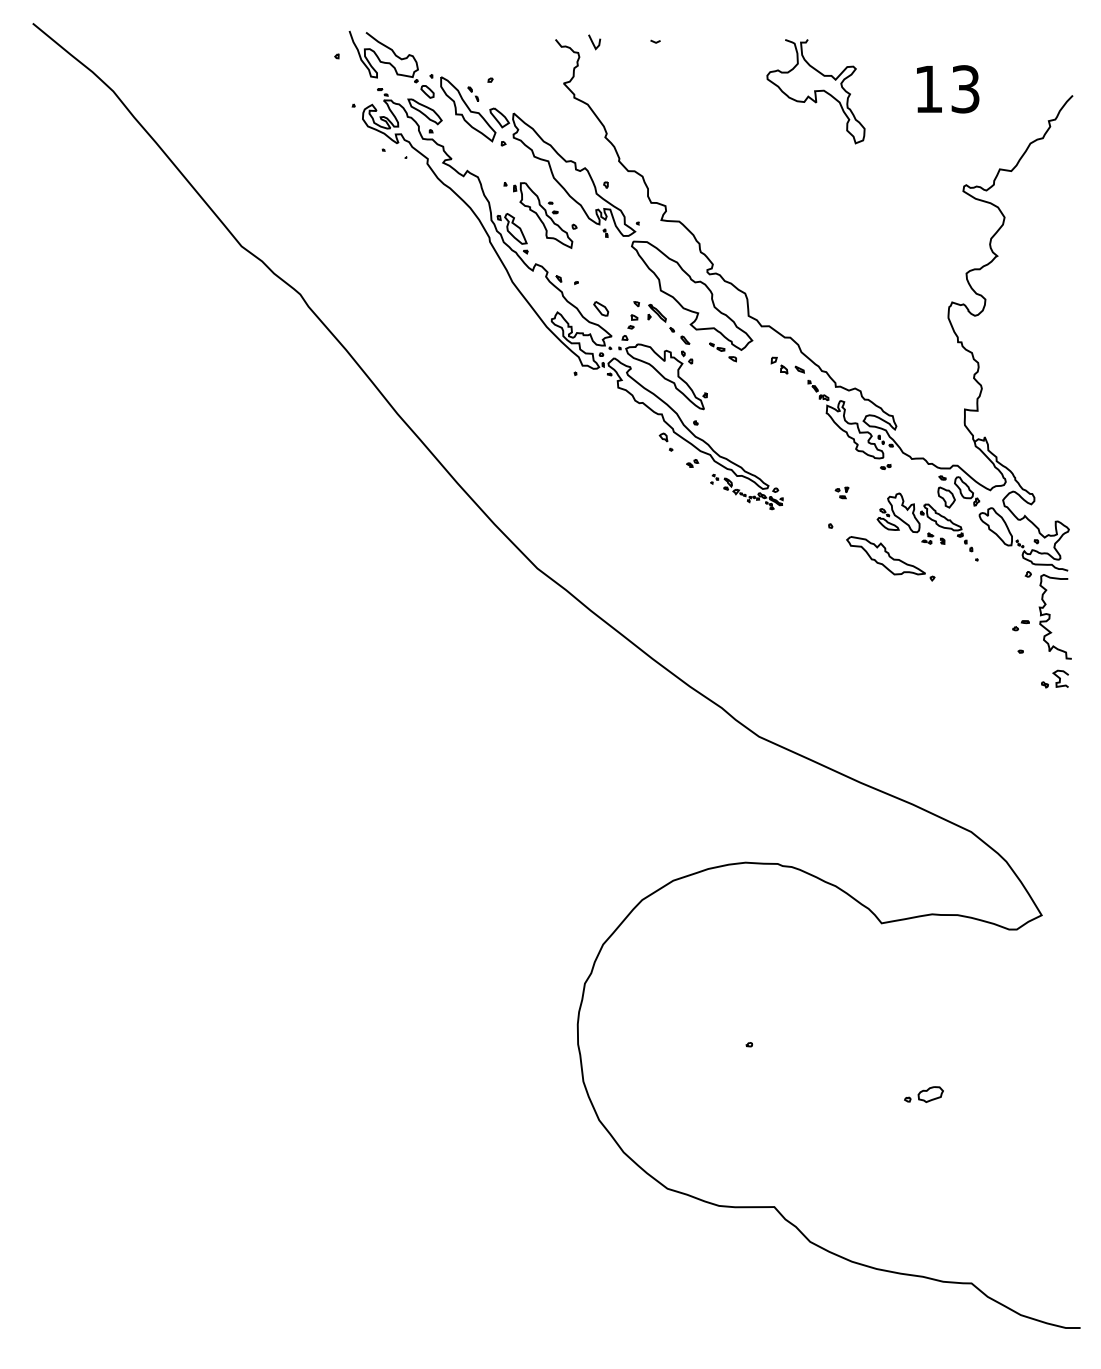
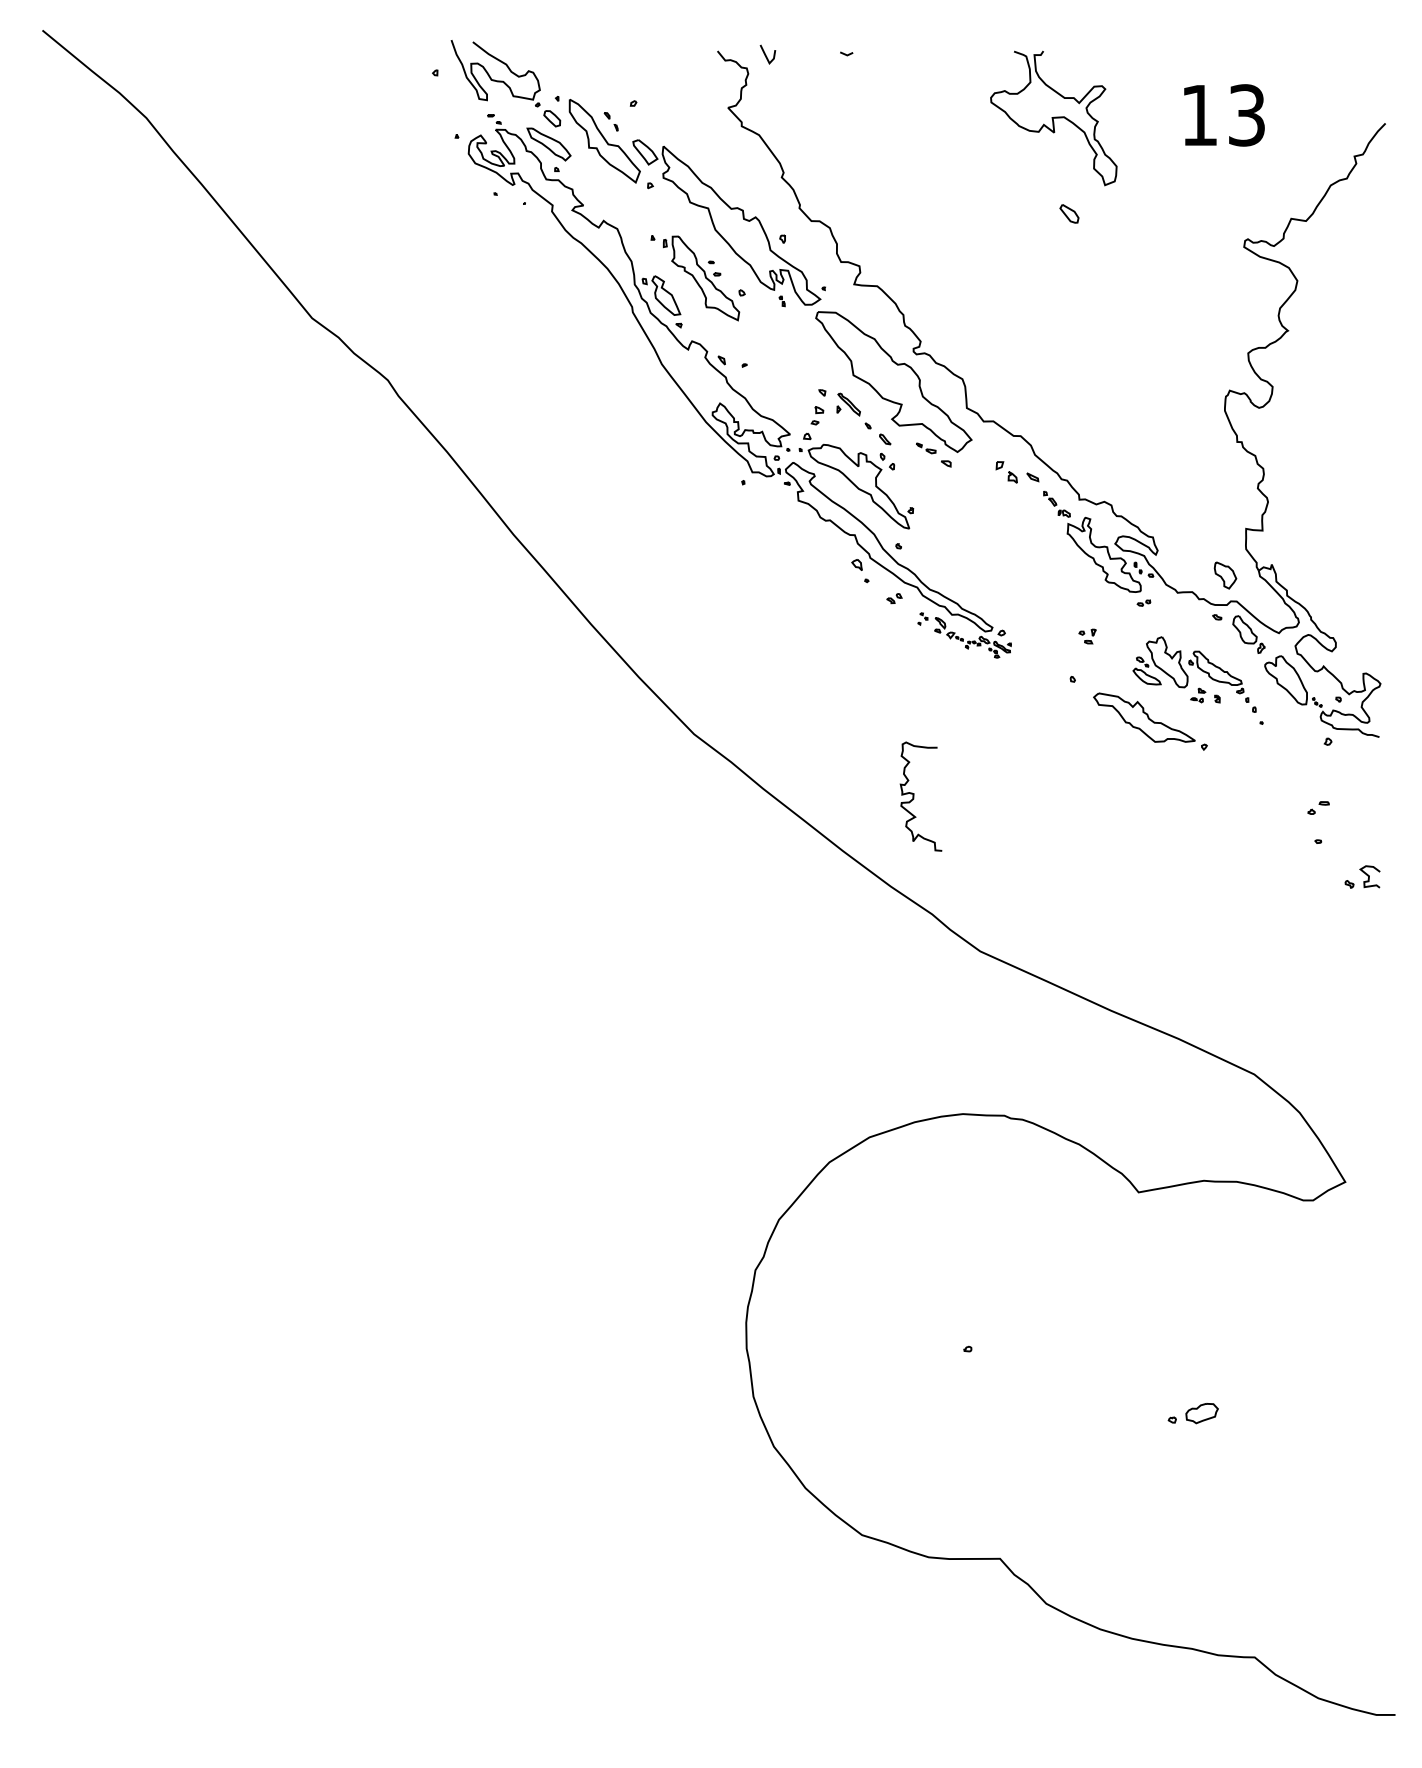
part: (601, 308) -> (1069, 213), moved
part: (946, 497) -> (1225, 575), moved
curve: (1050, 616) -> (914, 796), moved

